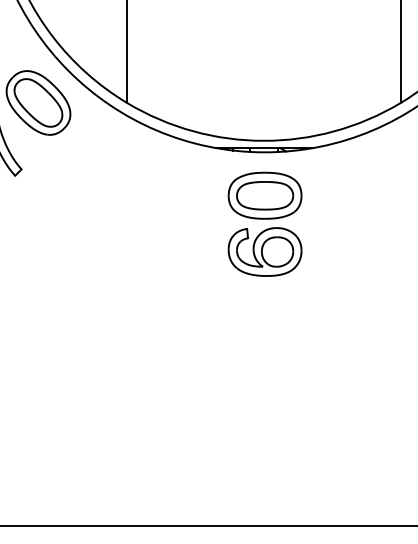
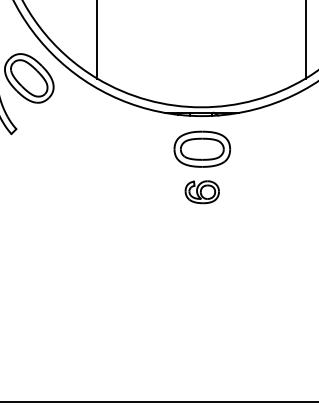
part: (264, 251) -> (201, 191), size x0.6

